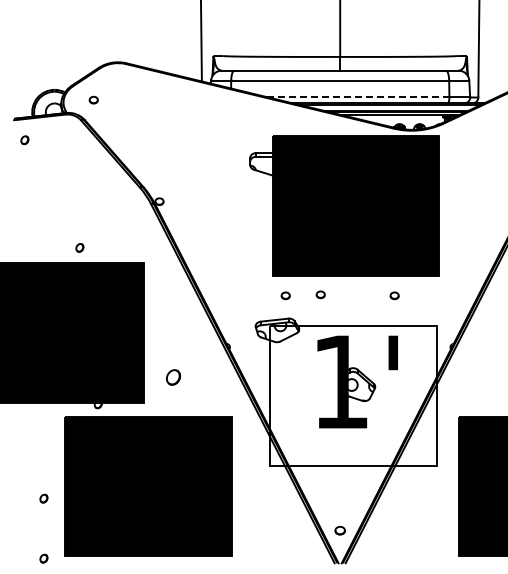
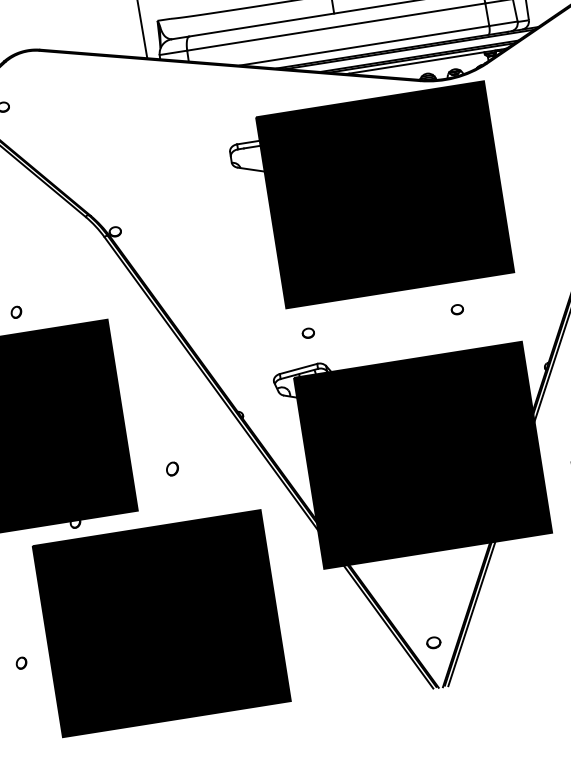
line: (358, 97) -> (364, 46), dashed -> solid
part: (320, 294) -> (355, 323), removed
part: (173, 376) -> (172, 467), size x0.62
fill: (353, 395) -> (422, 454), added
part: (43, 558) -> (33, 745), removed

